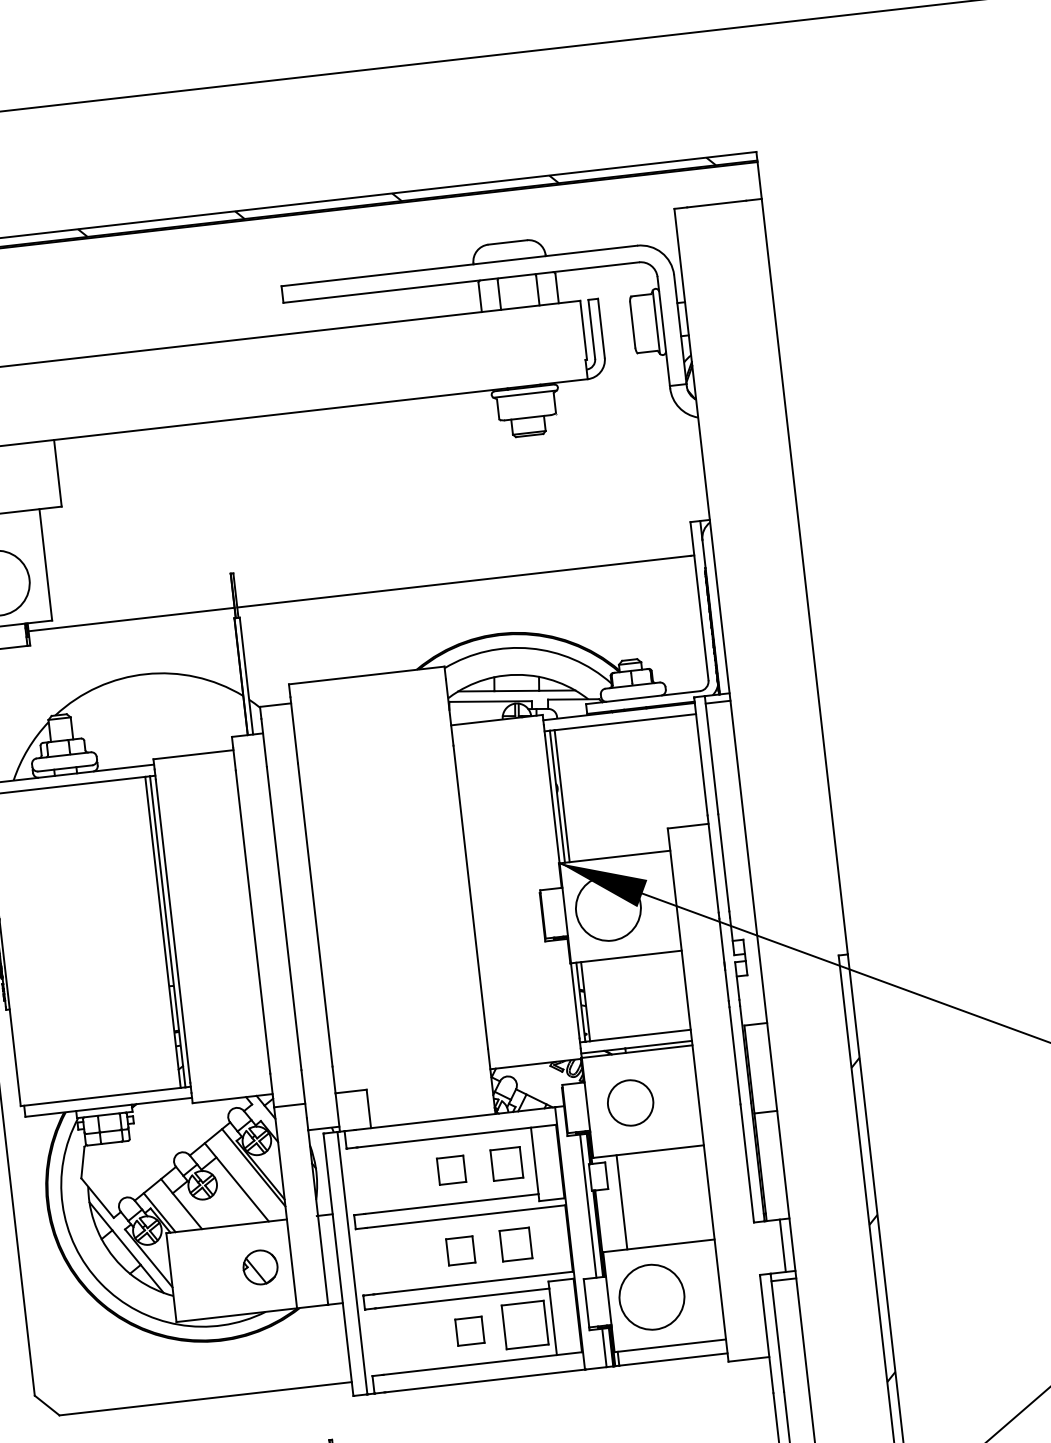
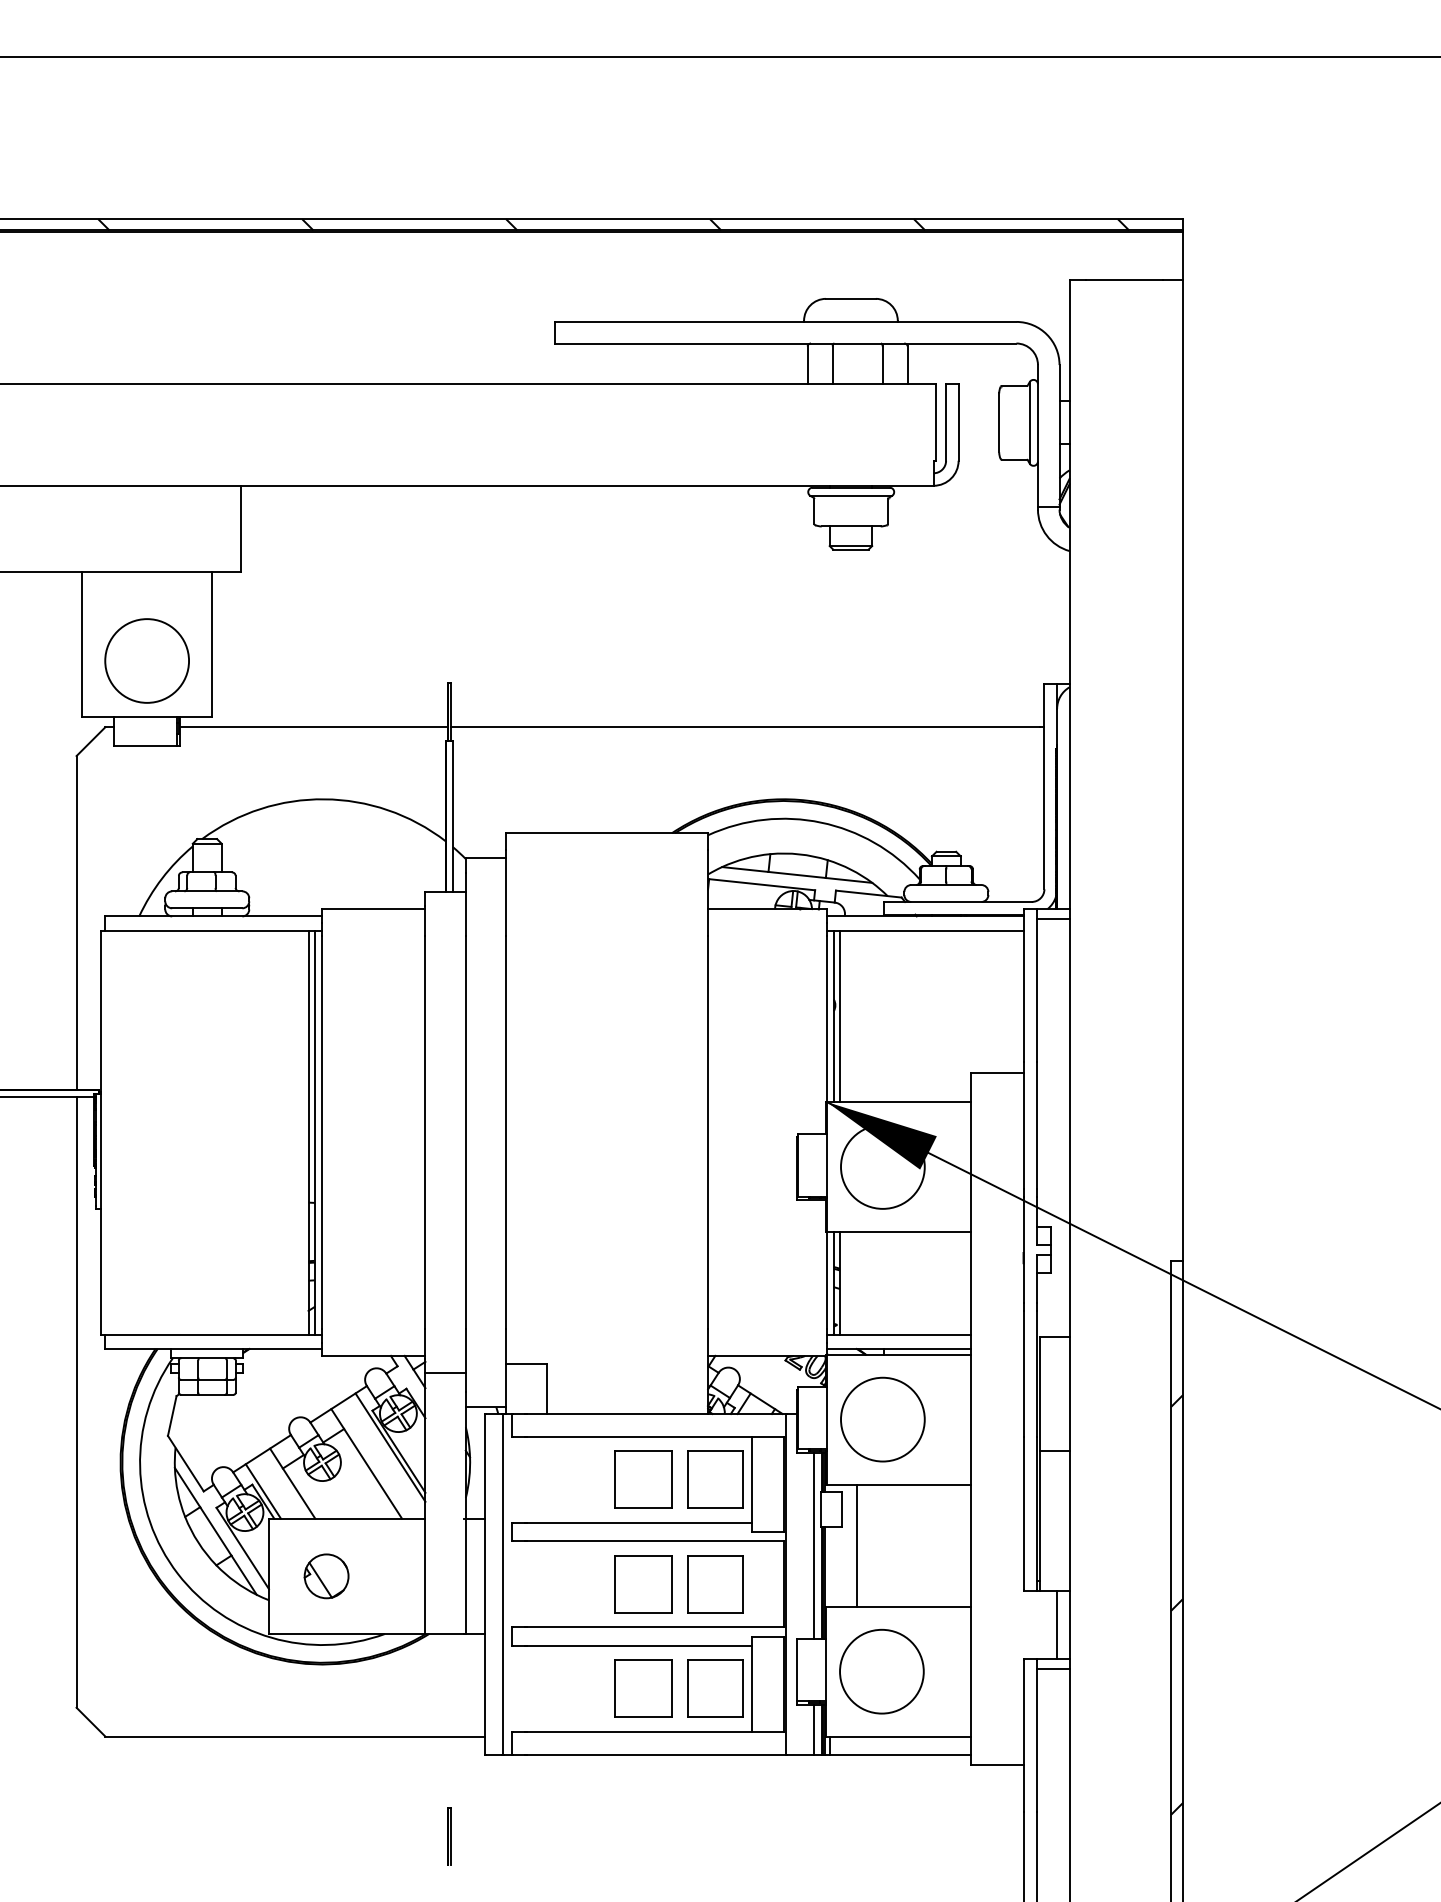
circle: (630, 1102) -> (882, 1419), size x1.43
part: (506, 1163) -> (715, 1479), size x1.43
part: (451, 1170) -> (643, 1479), size x1.67
part: (516, 1244) -> (715, 1584), size x1.43
part: (460, 1251) -> (643, 1584), size x1.67
part: (260, 1267) -> (326, 1576), moved
part: (469, 1331) -> (643, 1688), size x1.67

